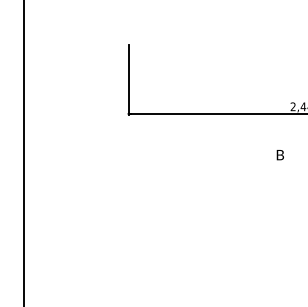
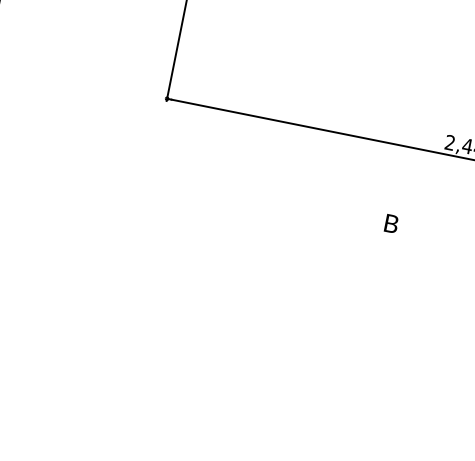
text: (279, 155) -> (389, 224), moved

